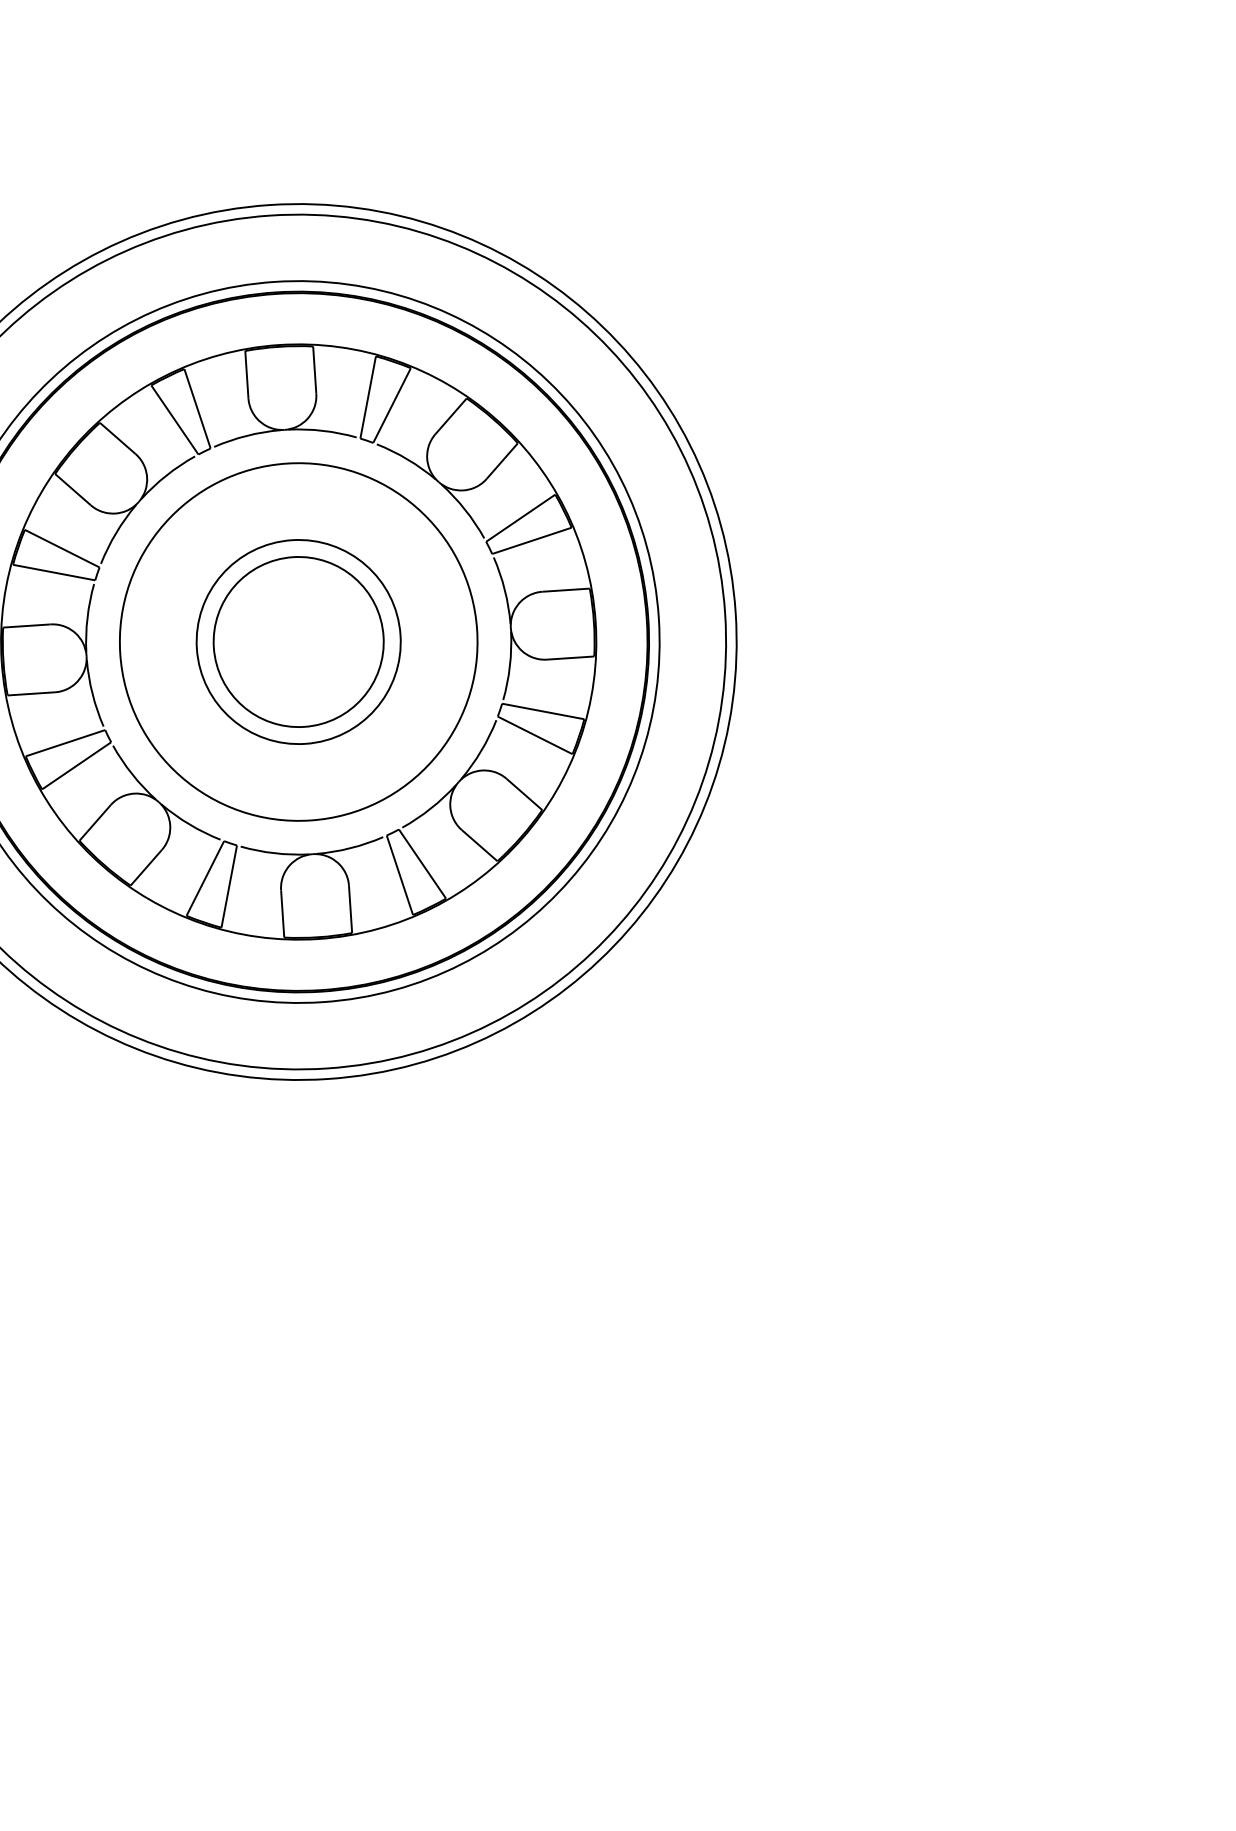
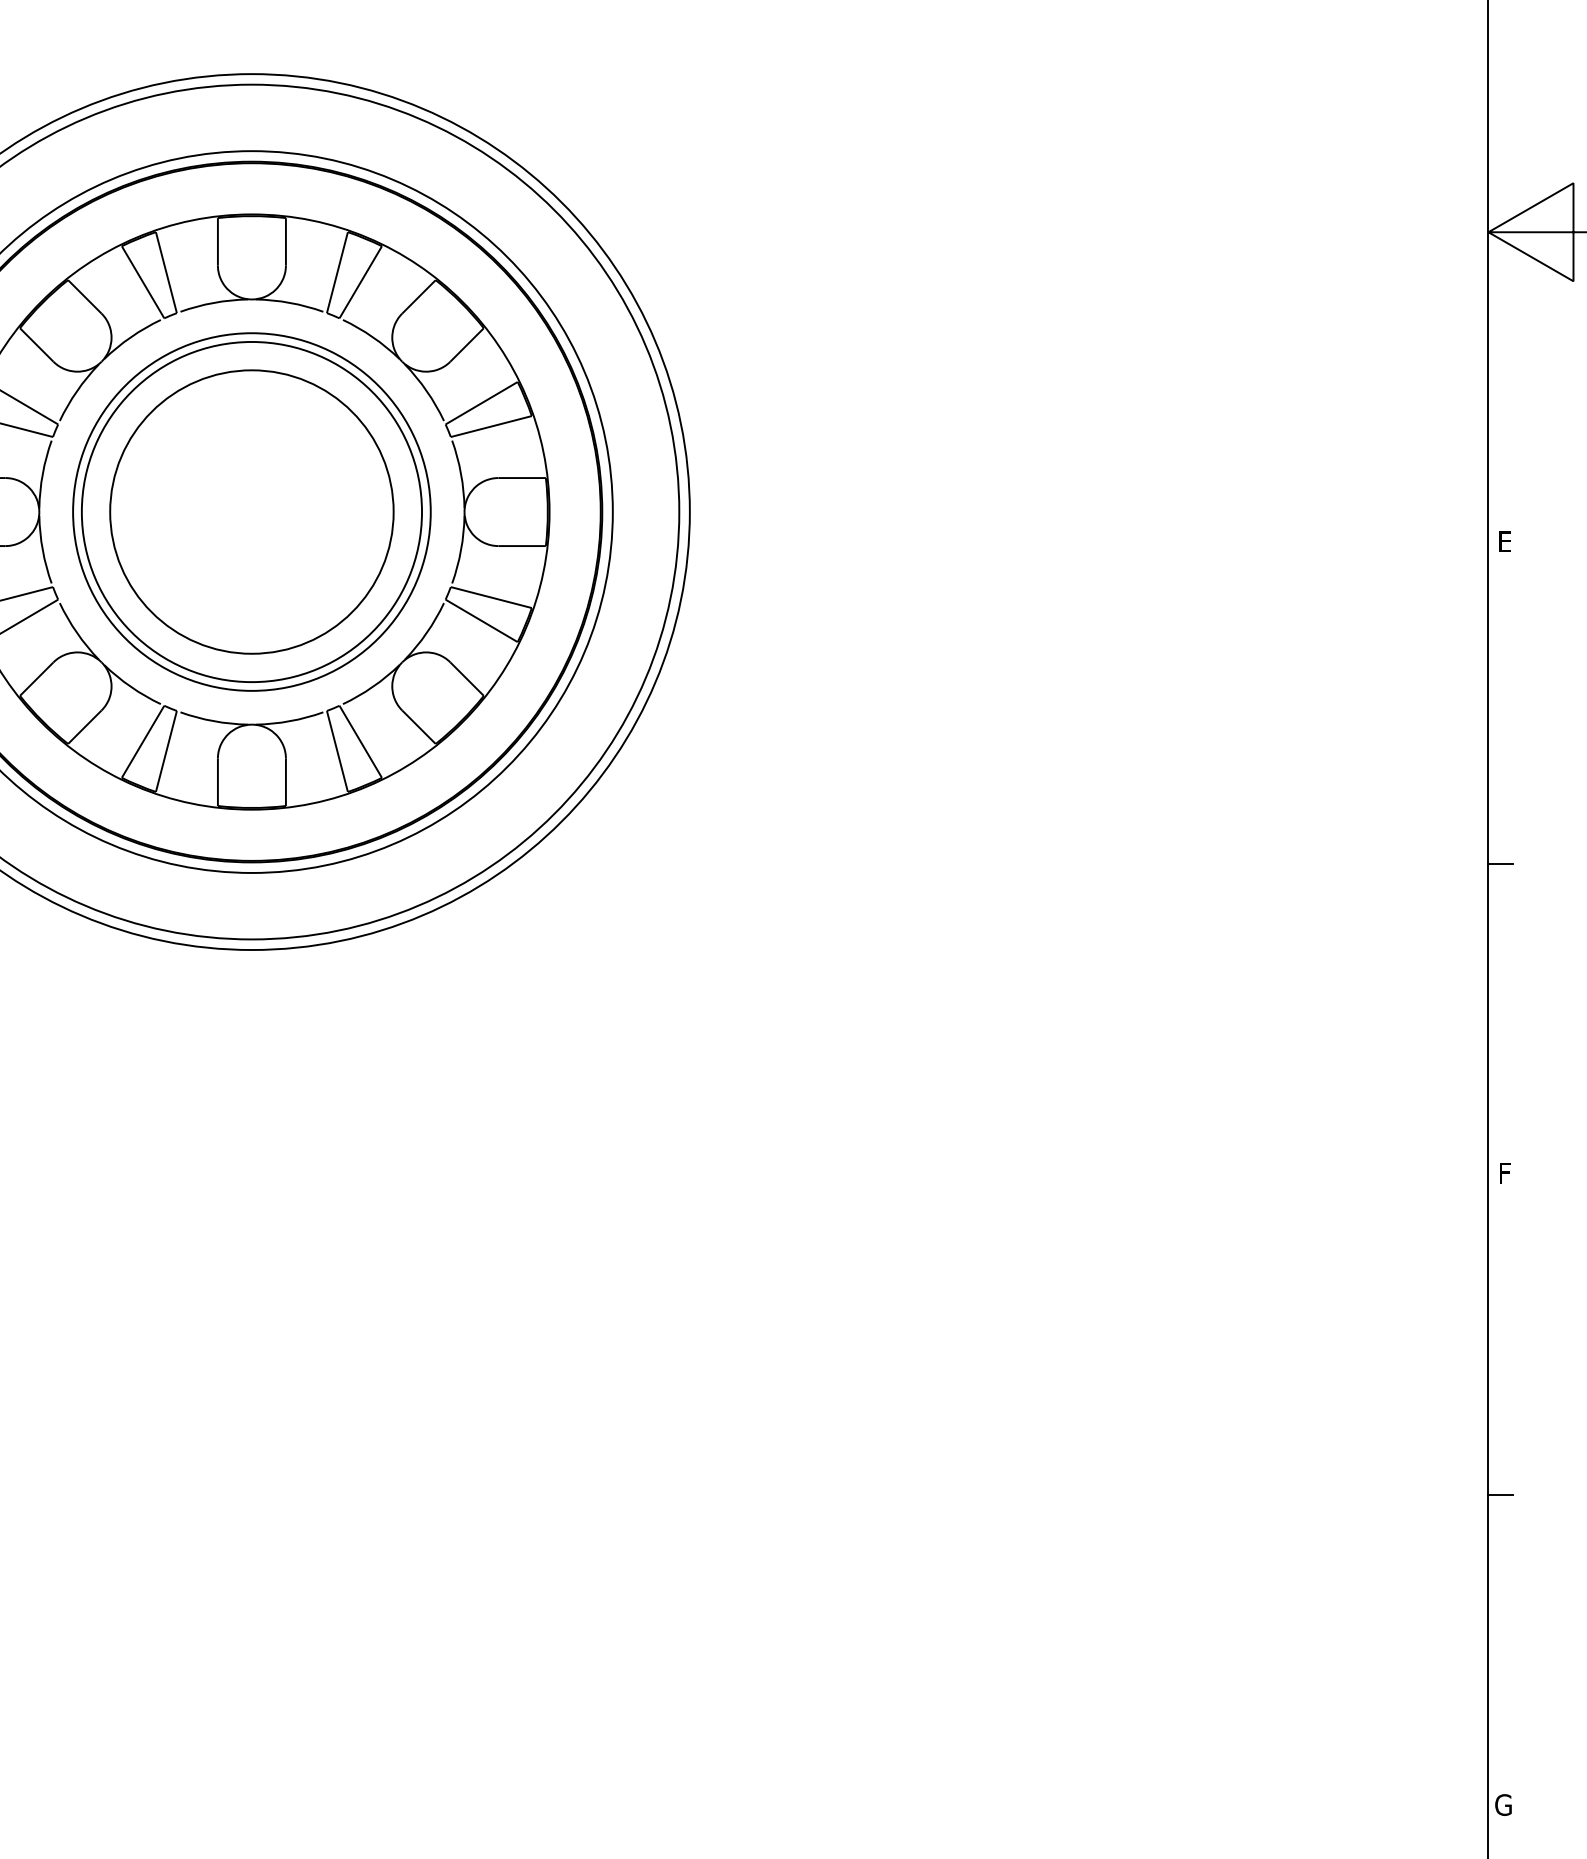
circle: (298, 641) -> (251, 511), size x1.67
circle: (298, 641) -> (251, 511), size x1.67

